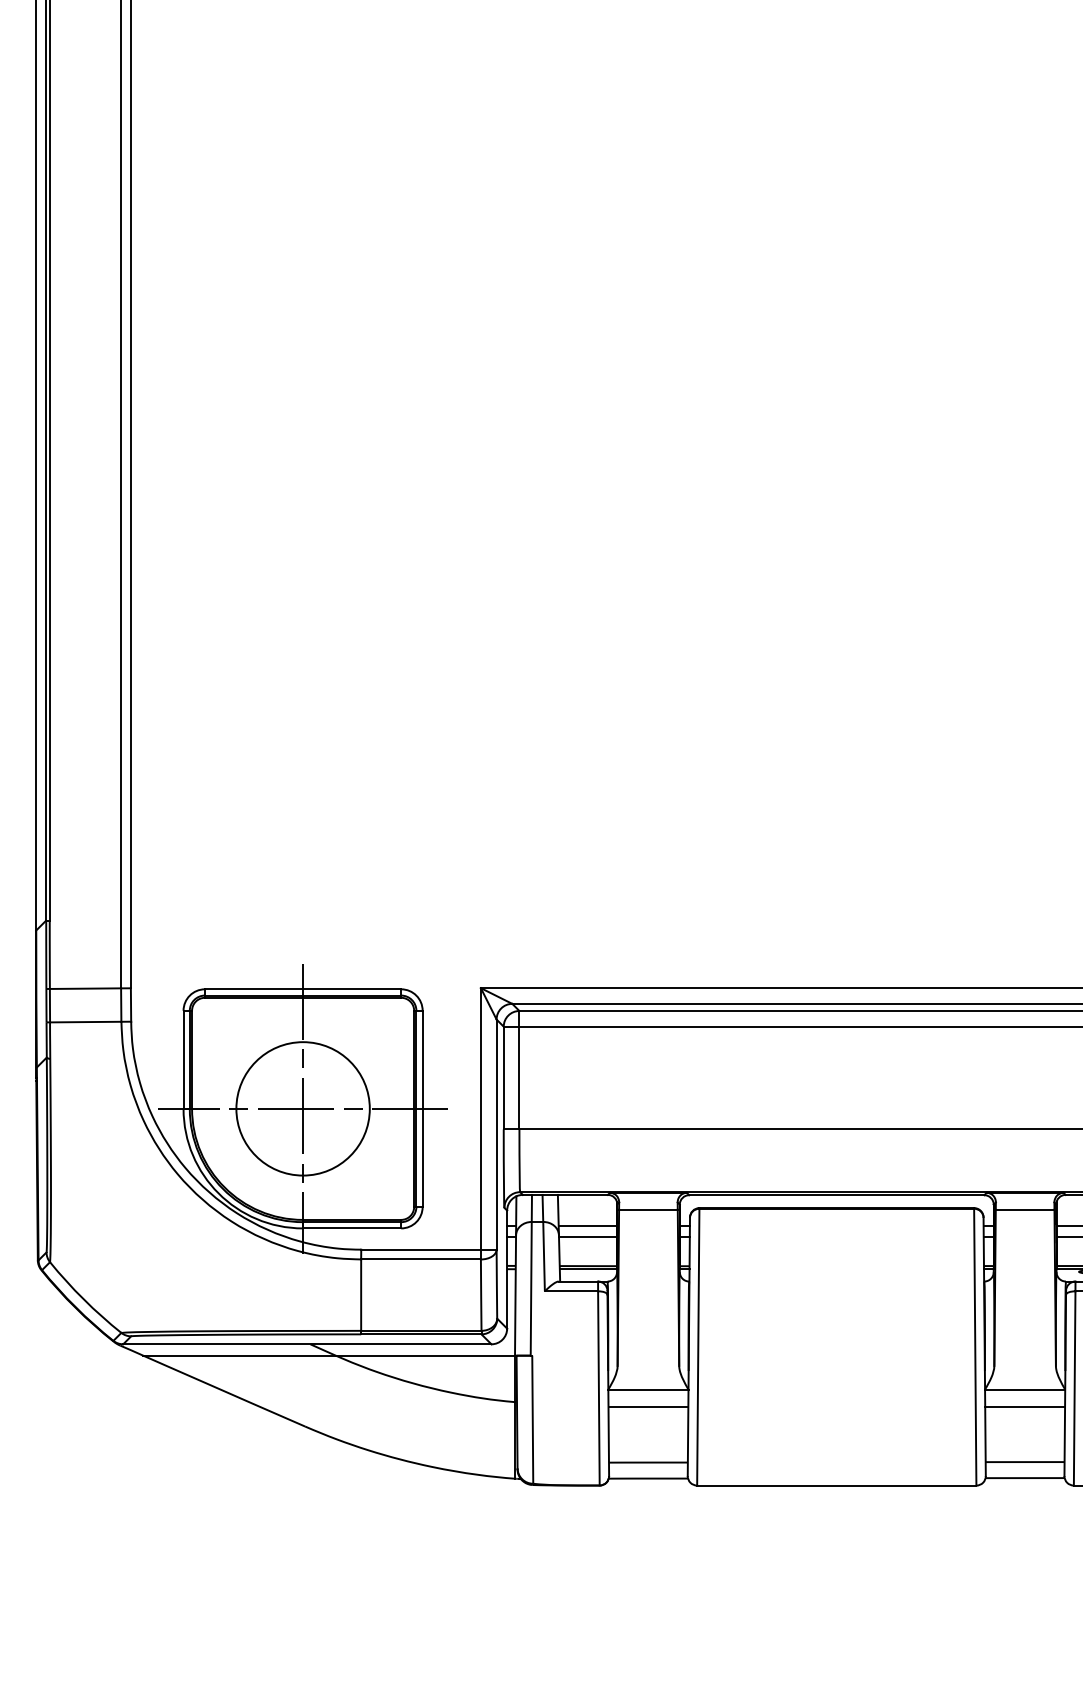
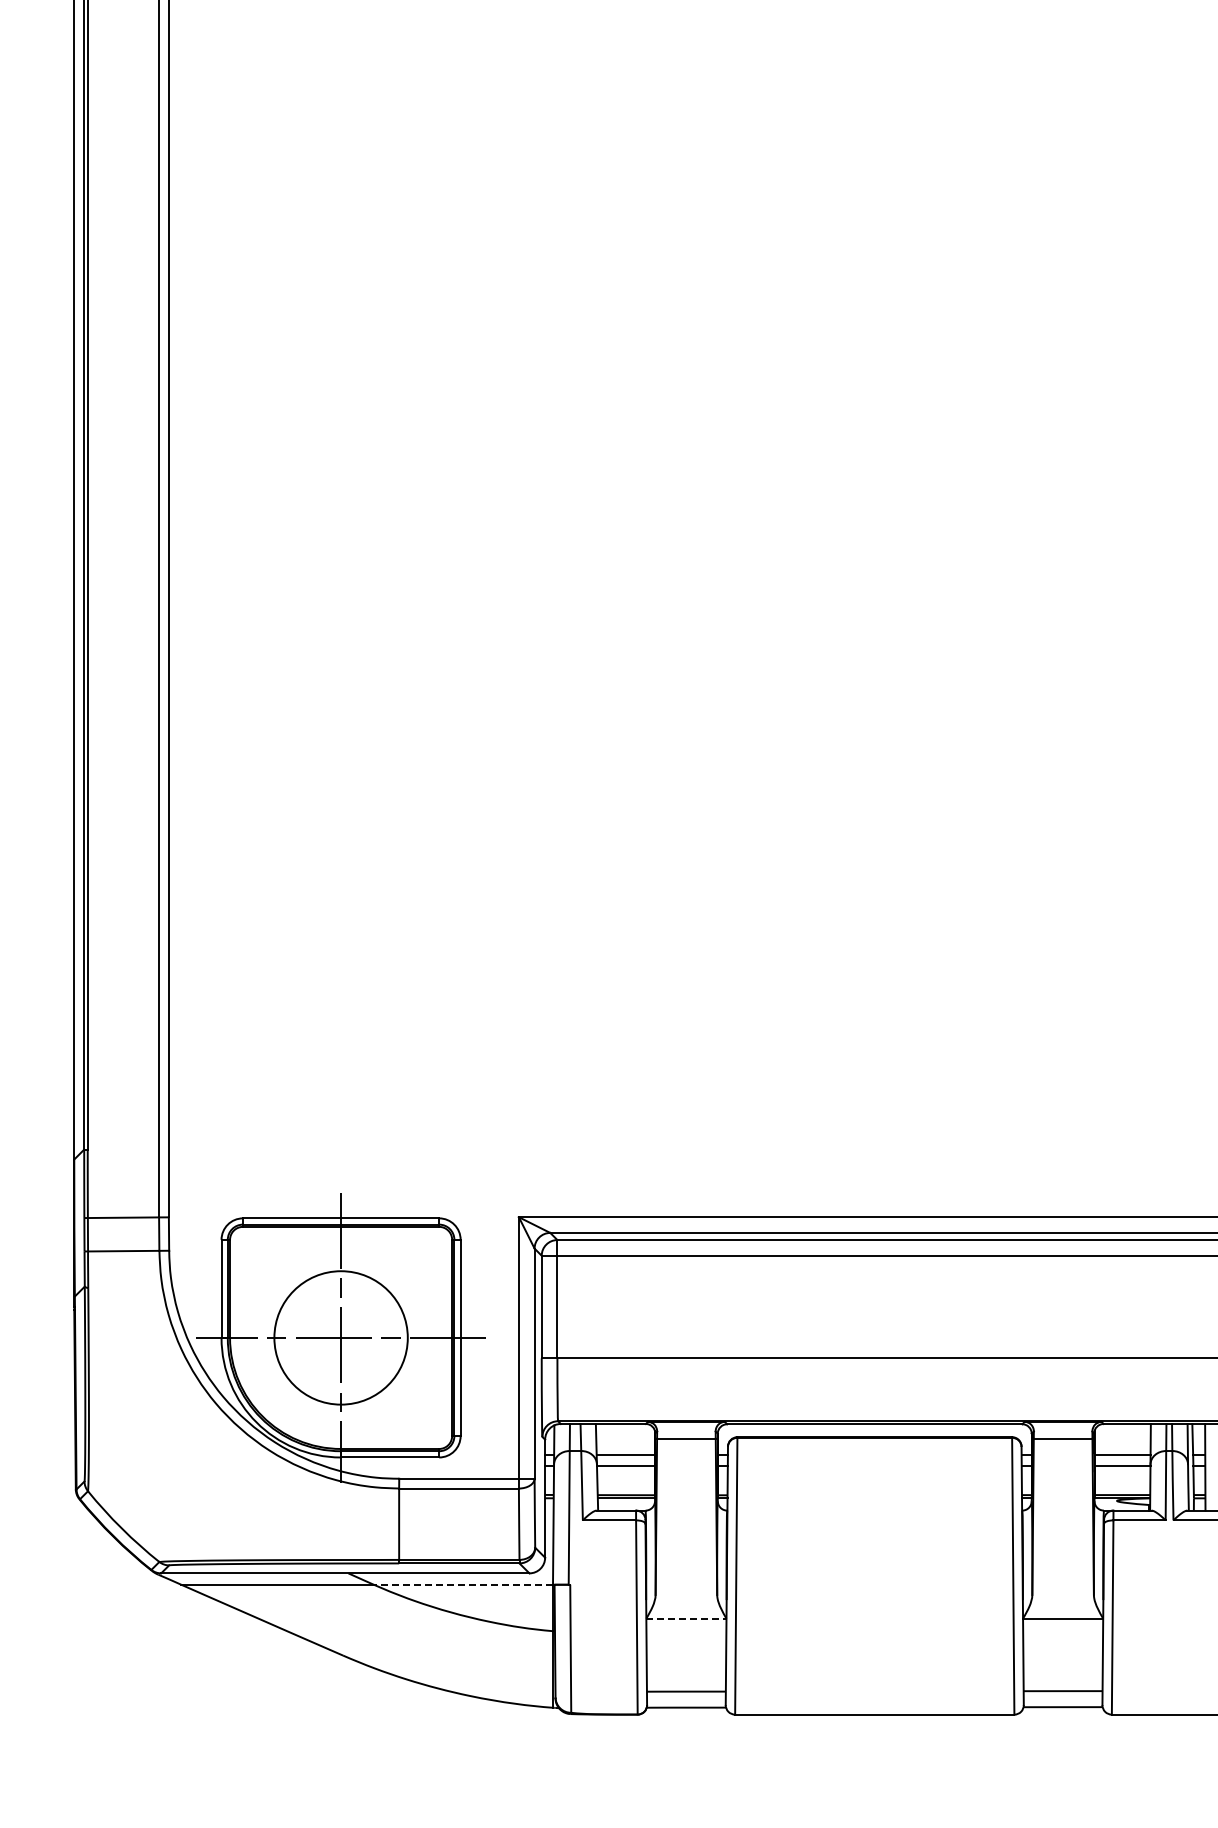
line: (425, 1355) -> (463, 1584), solid -> dashed
line: (648, 1390) -> (686, 1619), solid -> dashed
line: (648, 1407) -> (686, 1636), removed
line: (1025, 1407) -> (1063, 1636), removed

